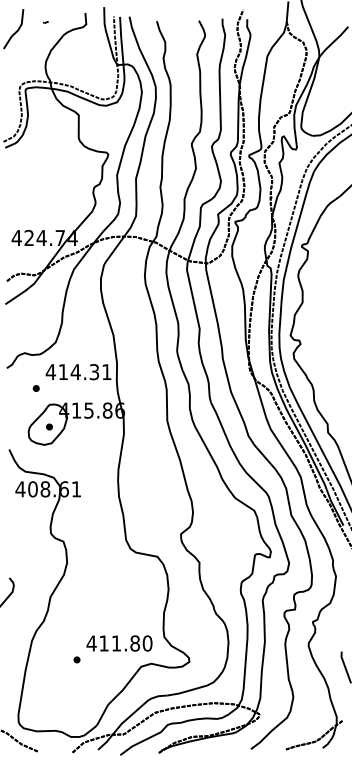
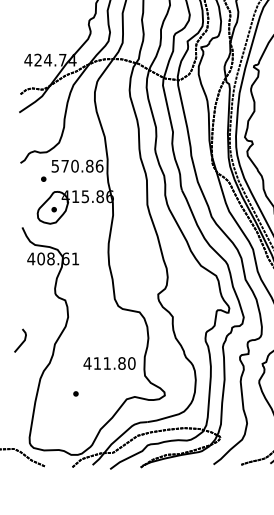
text: (78, 372) -> (77, 166), 414.31 -> 570.86
text: (119, 643) -> (109, 363), moved

